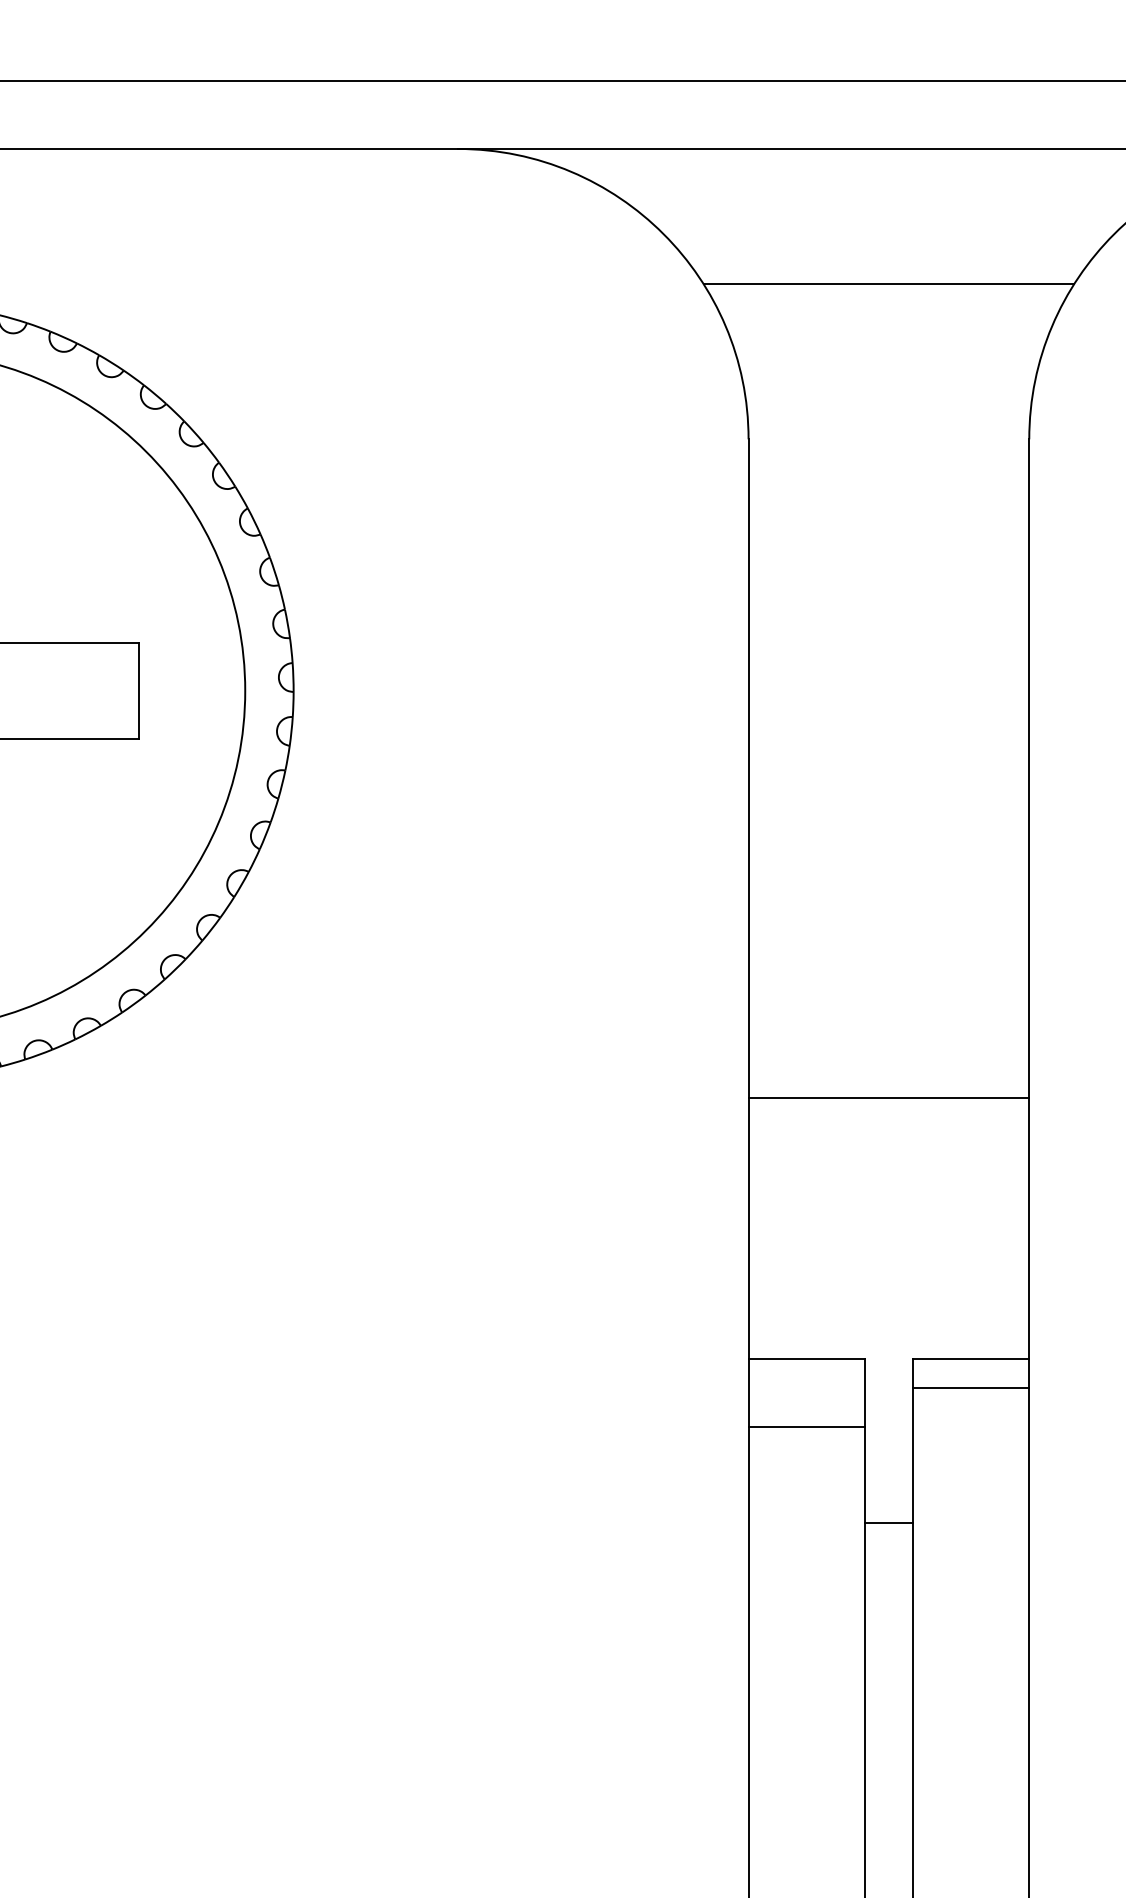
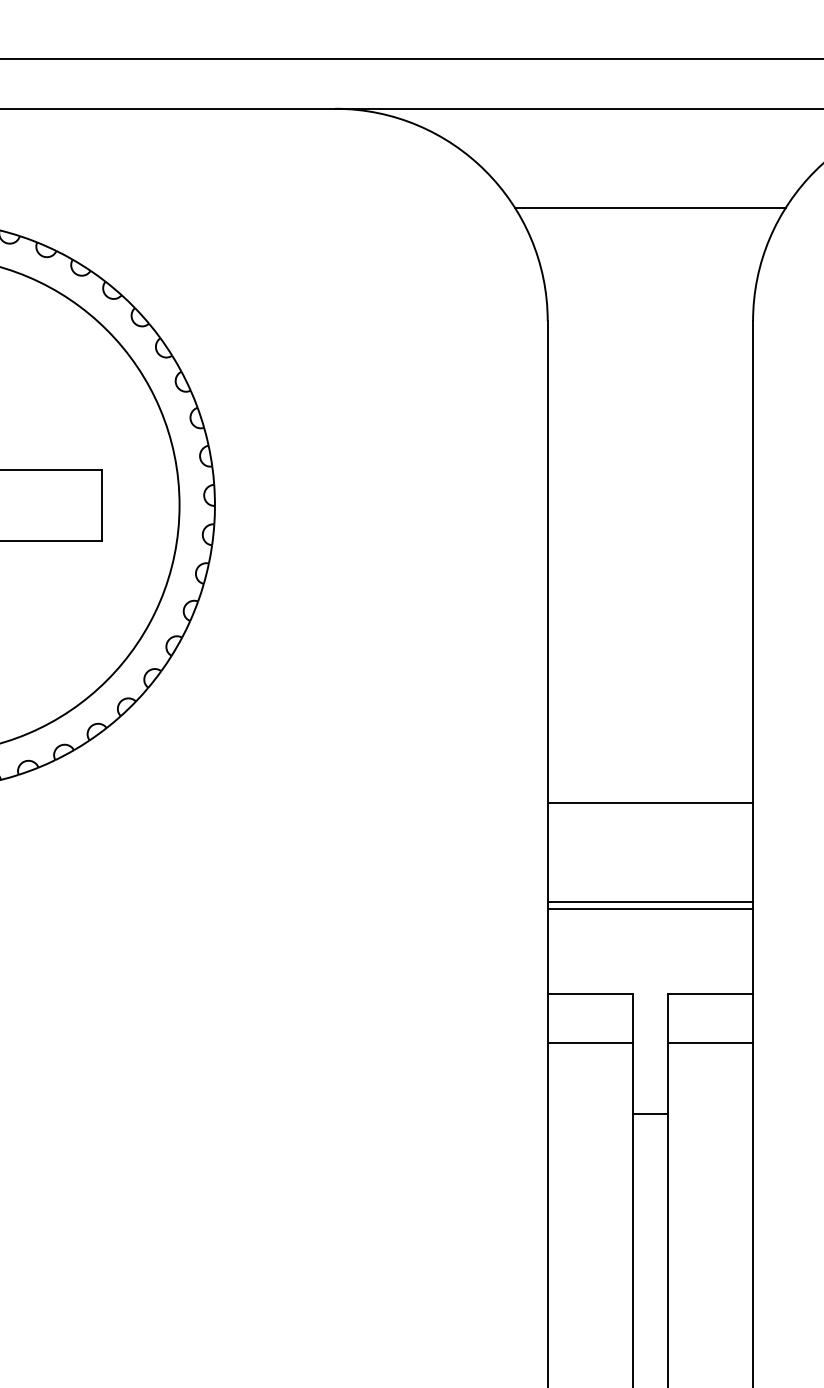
line: (889, 1232) -> (650, 901), added
line: (889, 1242) -> (650, 908), added
line: (971, 1388) -> (710, 1043), moved

